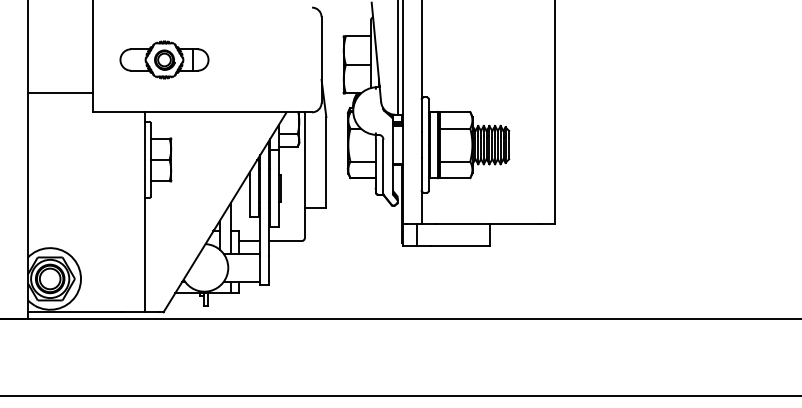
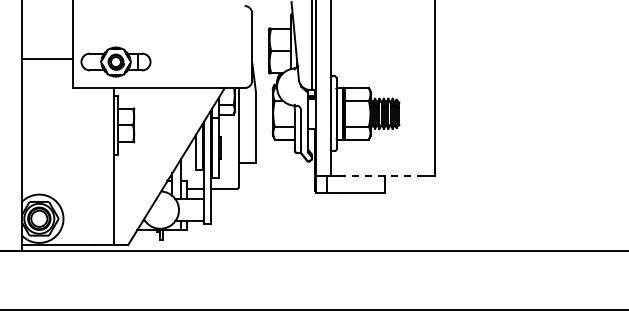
part: (163, 59) -> (115, 61), moved
line: (60, 93) -> (47, 59), moved
line: (487, 223) -> (382, 175), solid -> dashed

